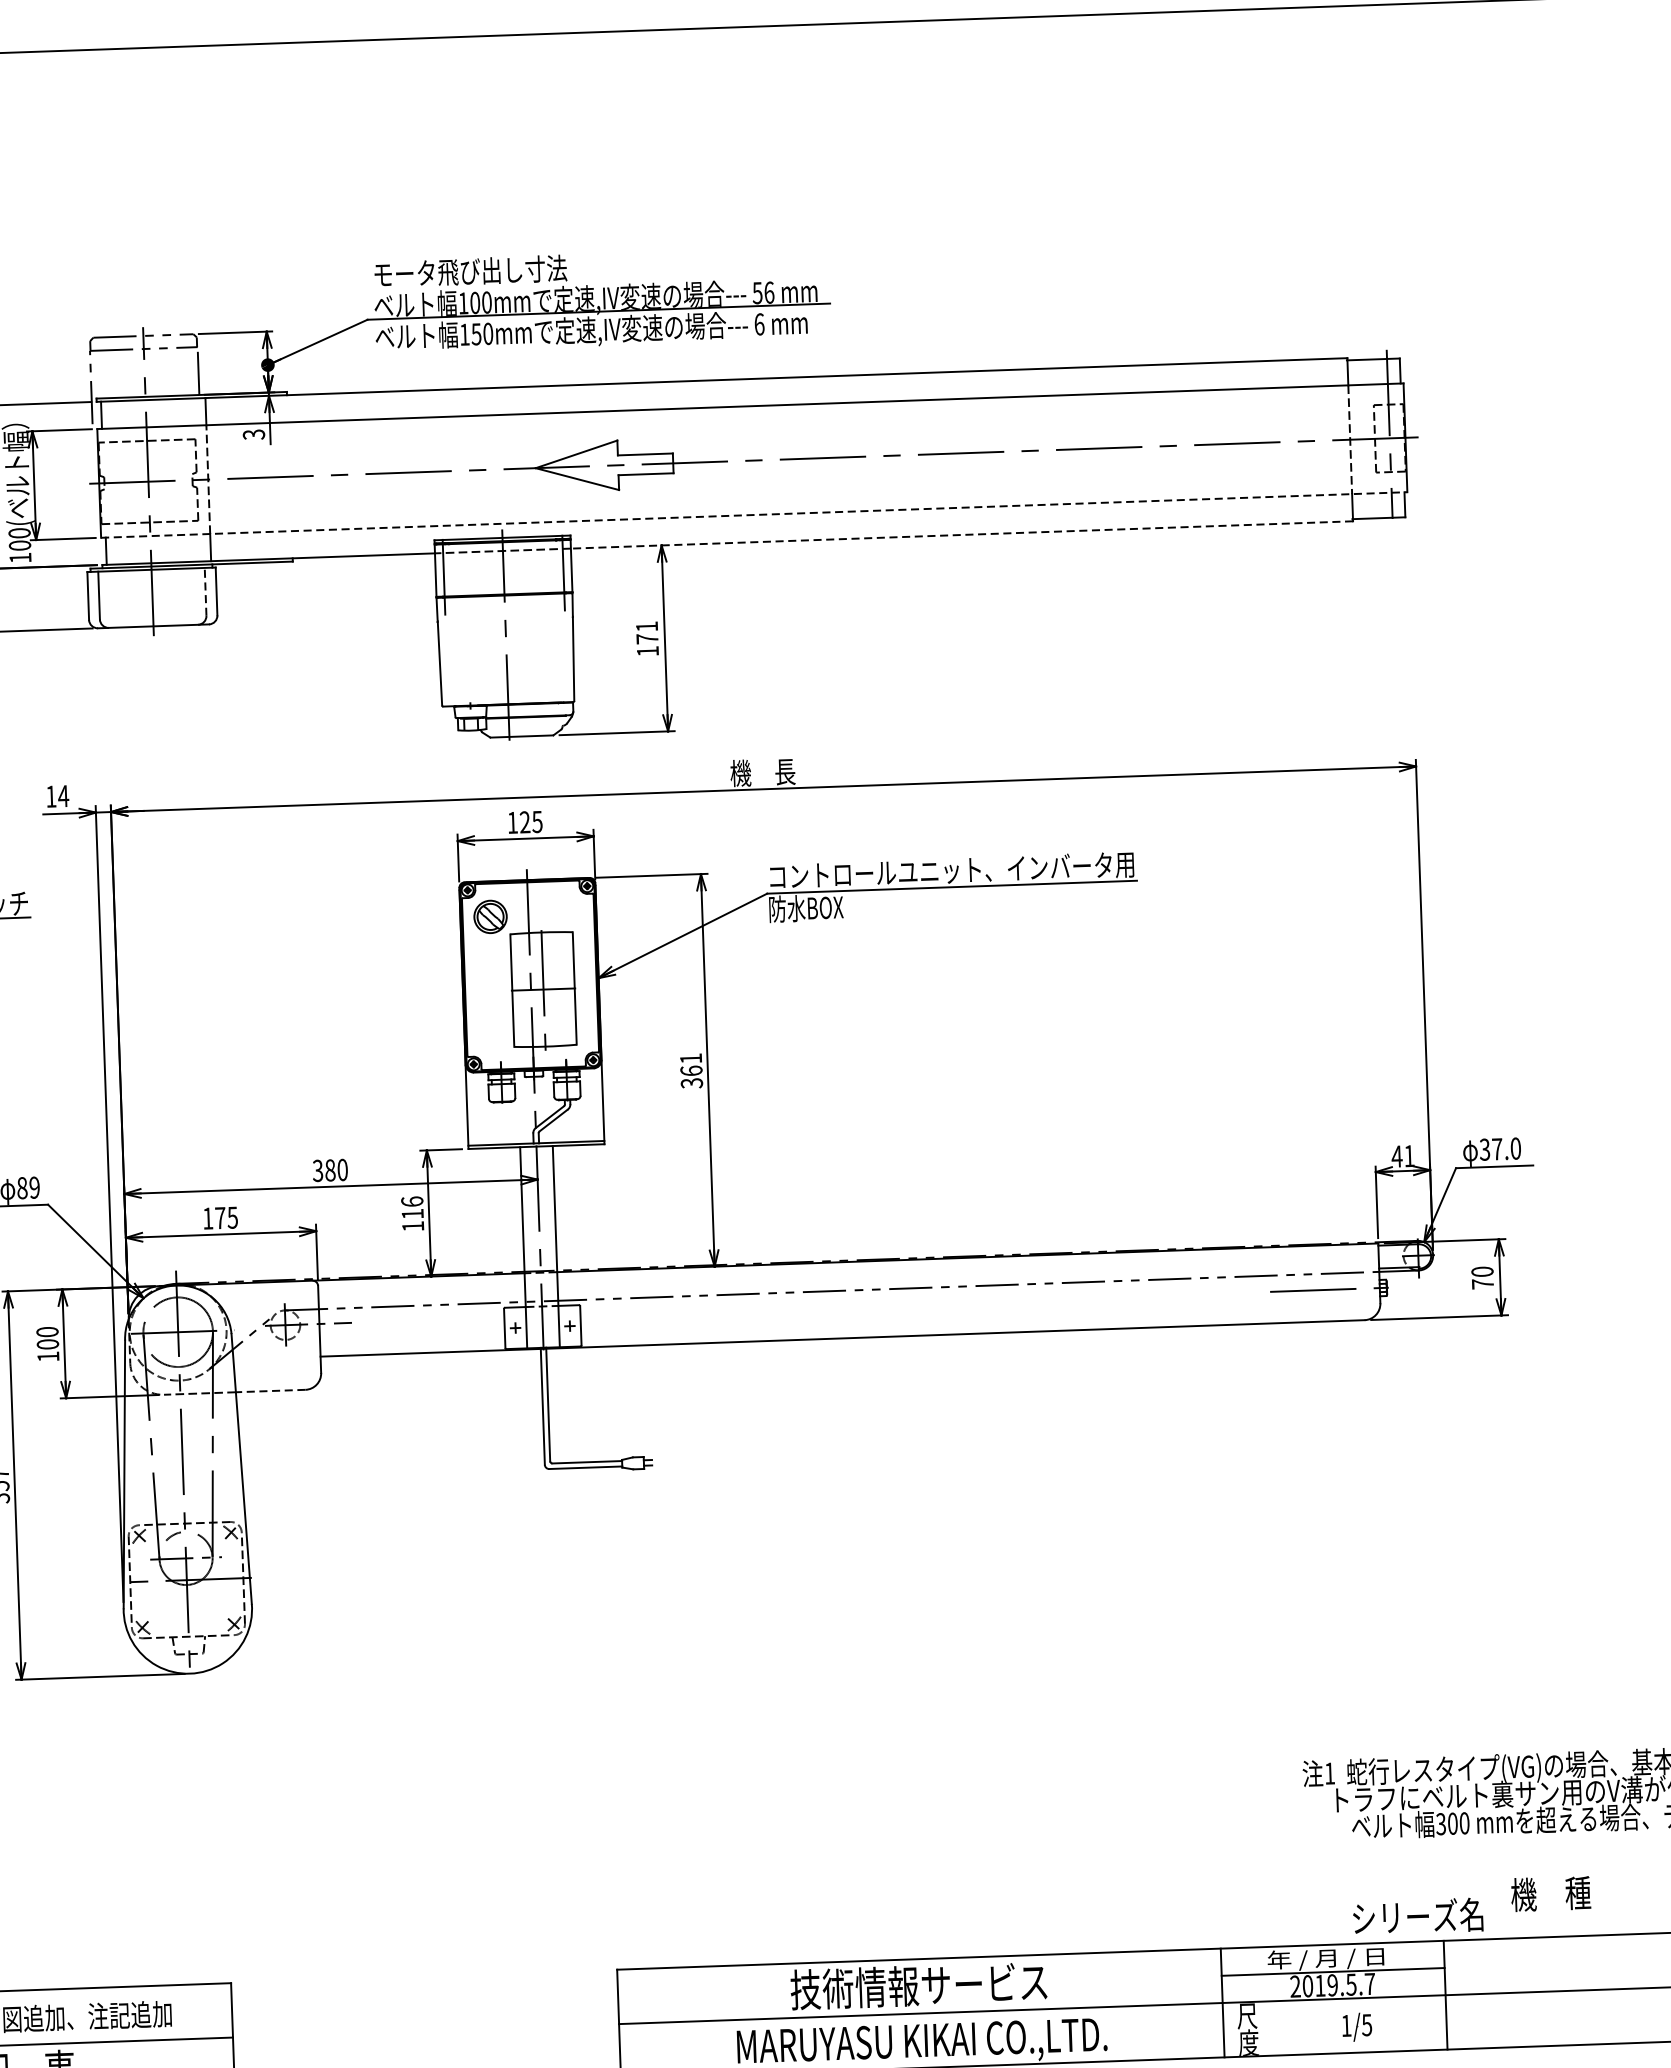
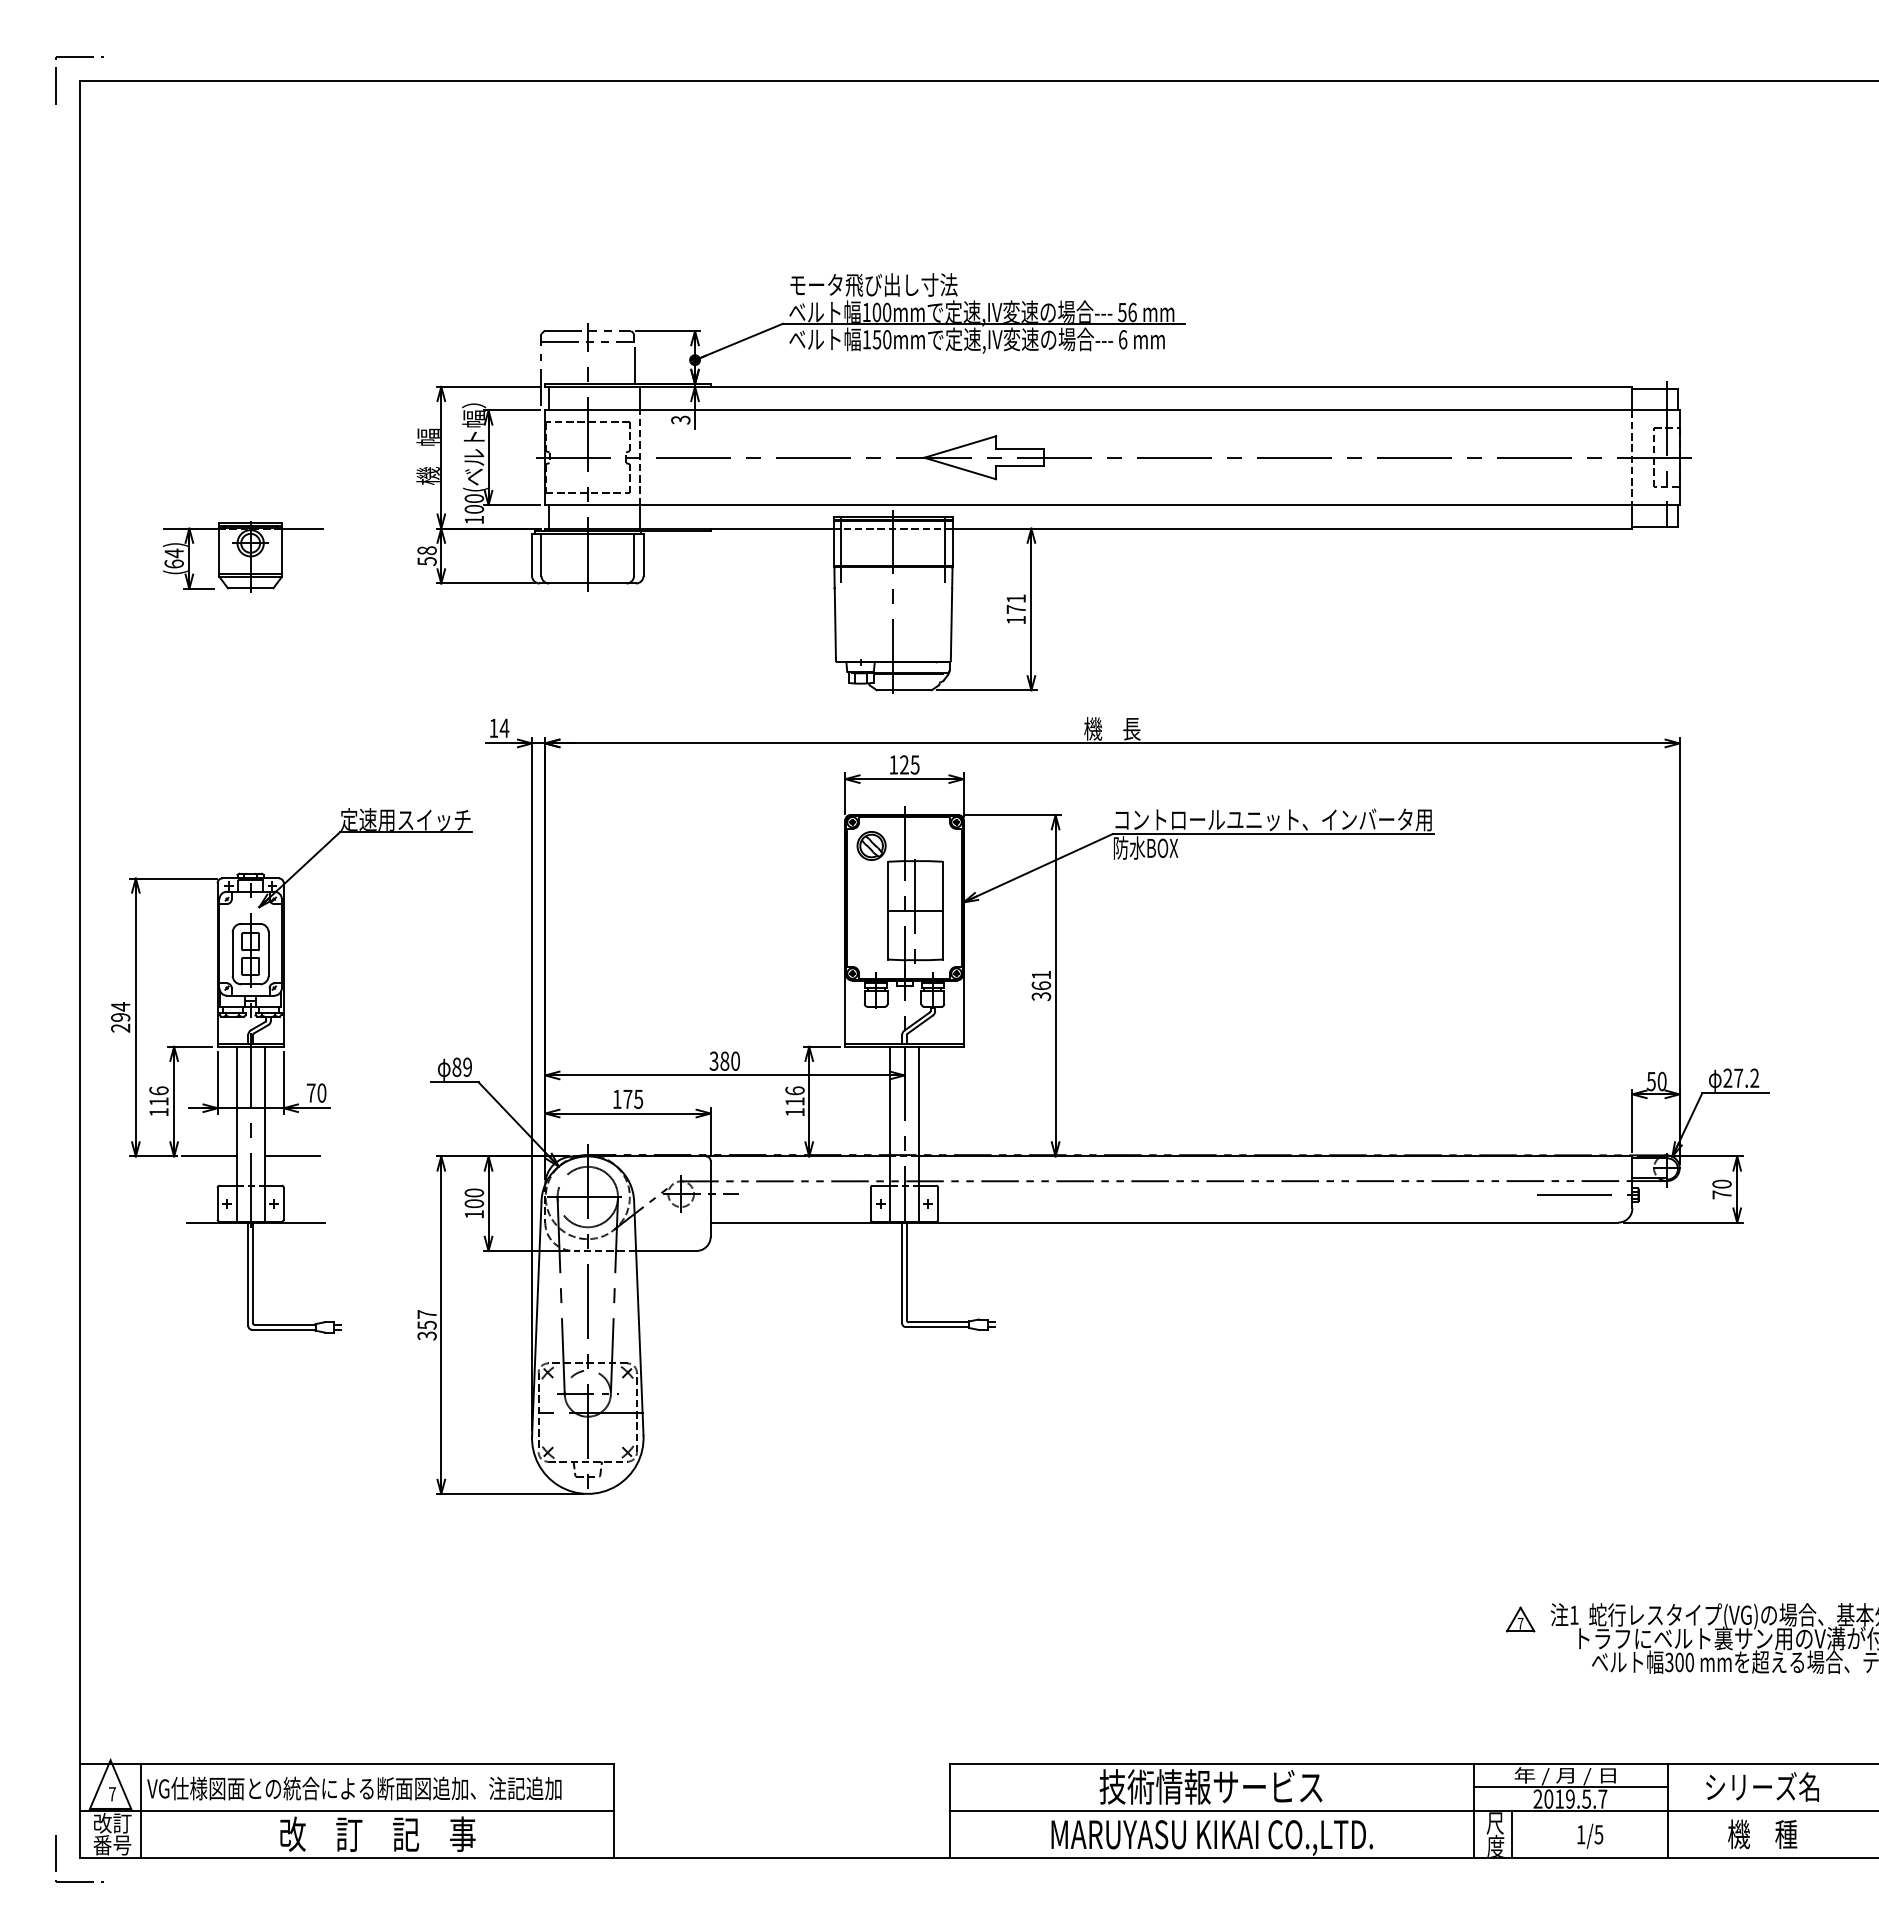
line: (754, 515) -> (1112, 505), dashed -> solid
line: (961, 534) -> (1292, 528), dashed -> solid
line: (206, 592) -> (634, 555), dashed -> solid
text: (1500, 1148) -> (1741, 1077), 37.0 -> 27.2
text: (1402, 1156) -> (1656, 1081), 41 -> 50
line: (269, 1390) -> (665, 1250), dashed -> solid
part: (1268, 1780) -> (1520, 1619), added
text: (1550, 1894) -> (1762, 1834), moved
text: (1417, 1915) -> (1762, 1786), moved
line: (1267, 2028) -> (1512, 1834), added

